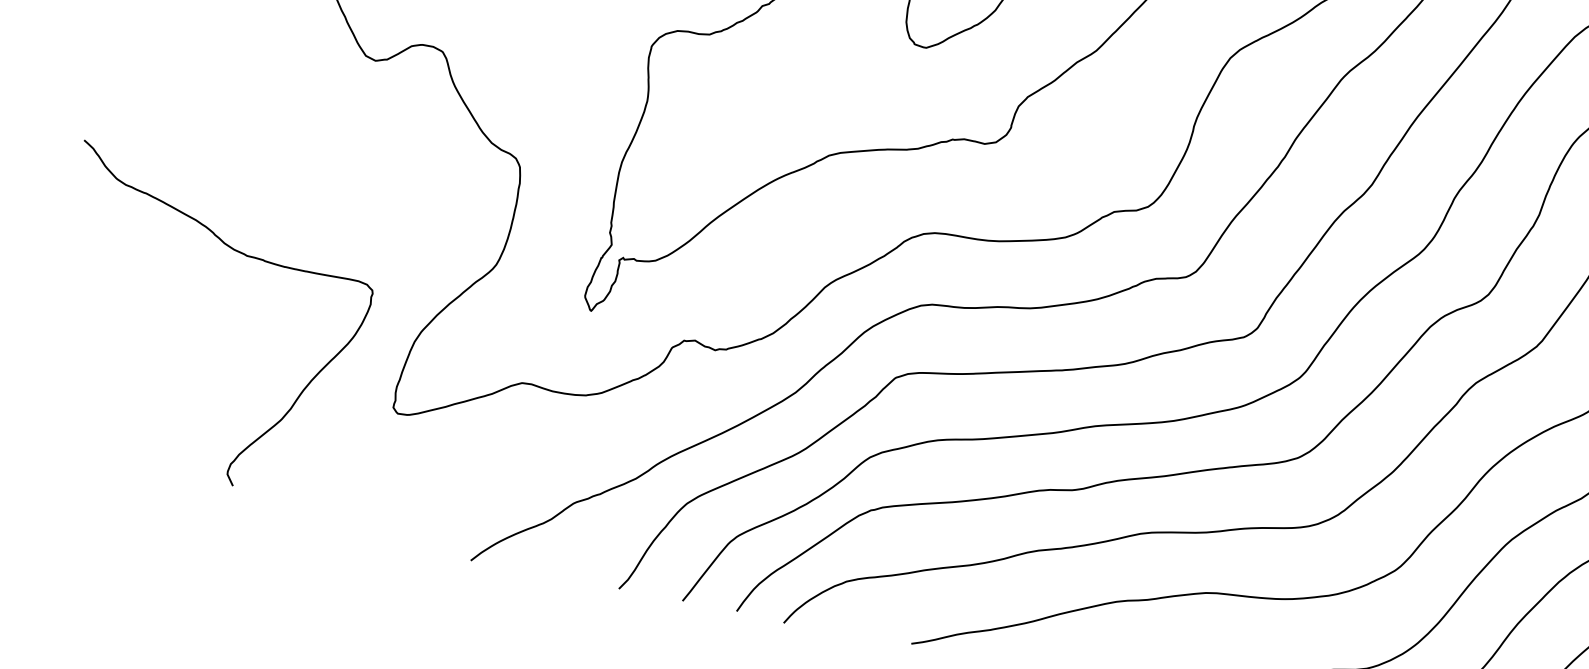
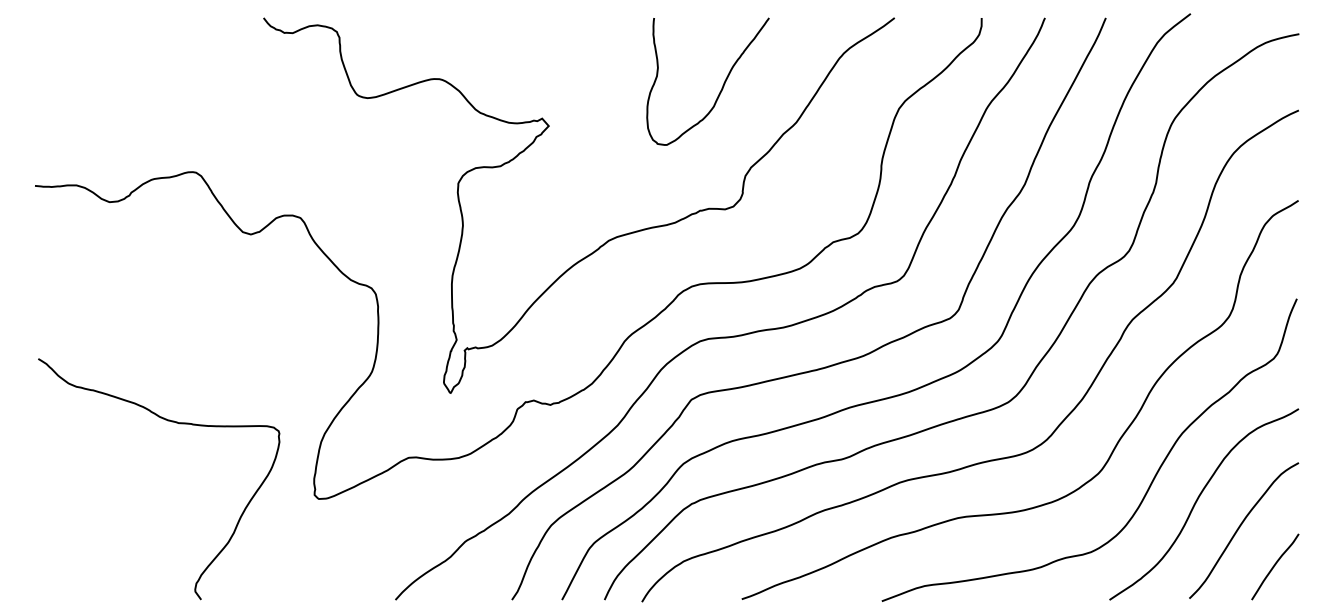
curve: (239, 253) -> (172, 422), moved

